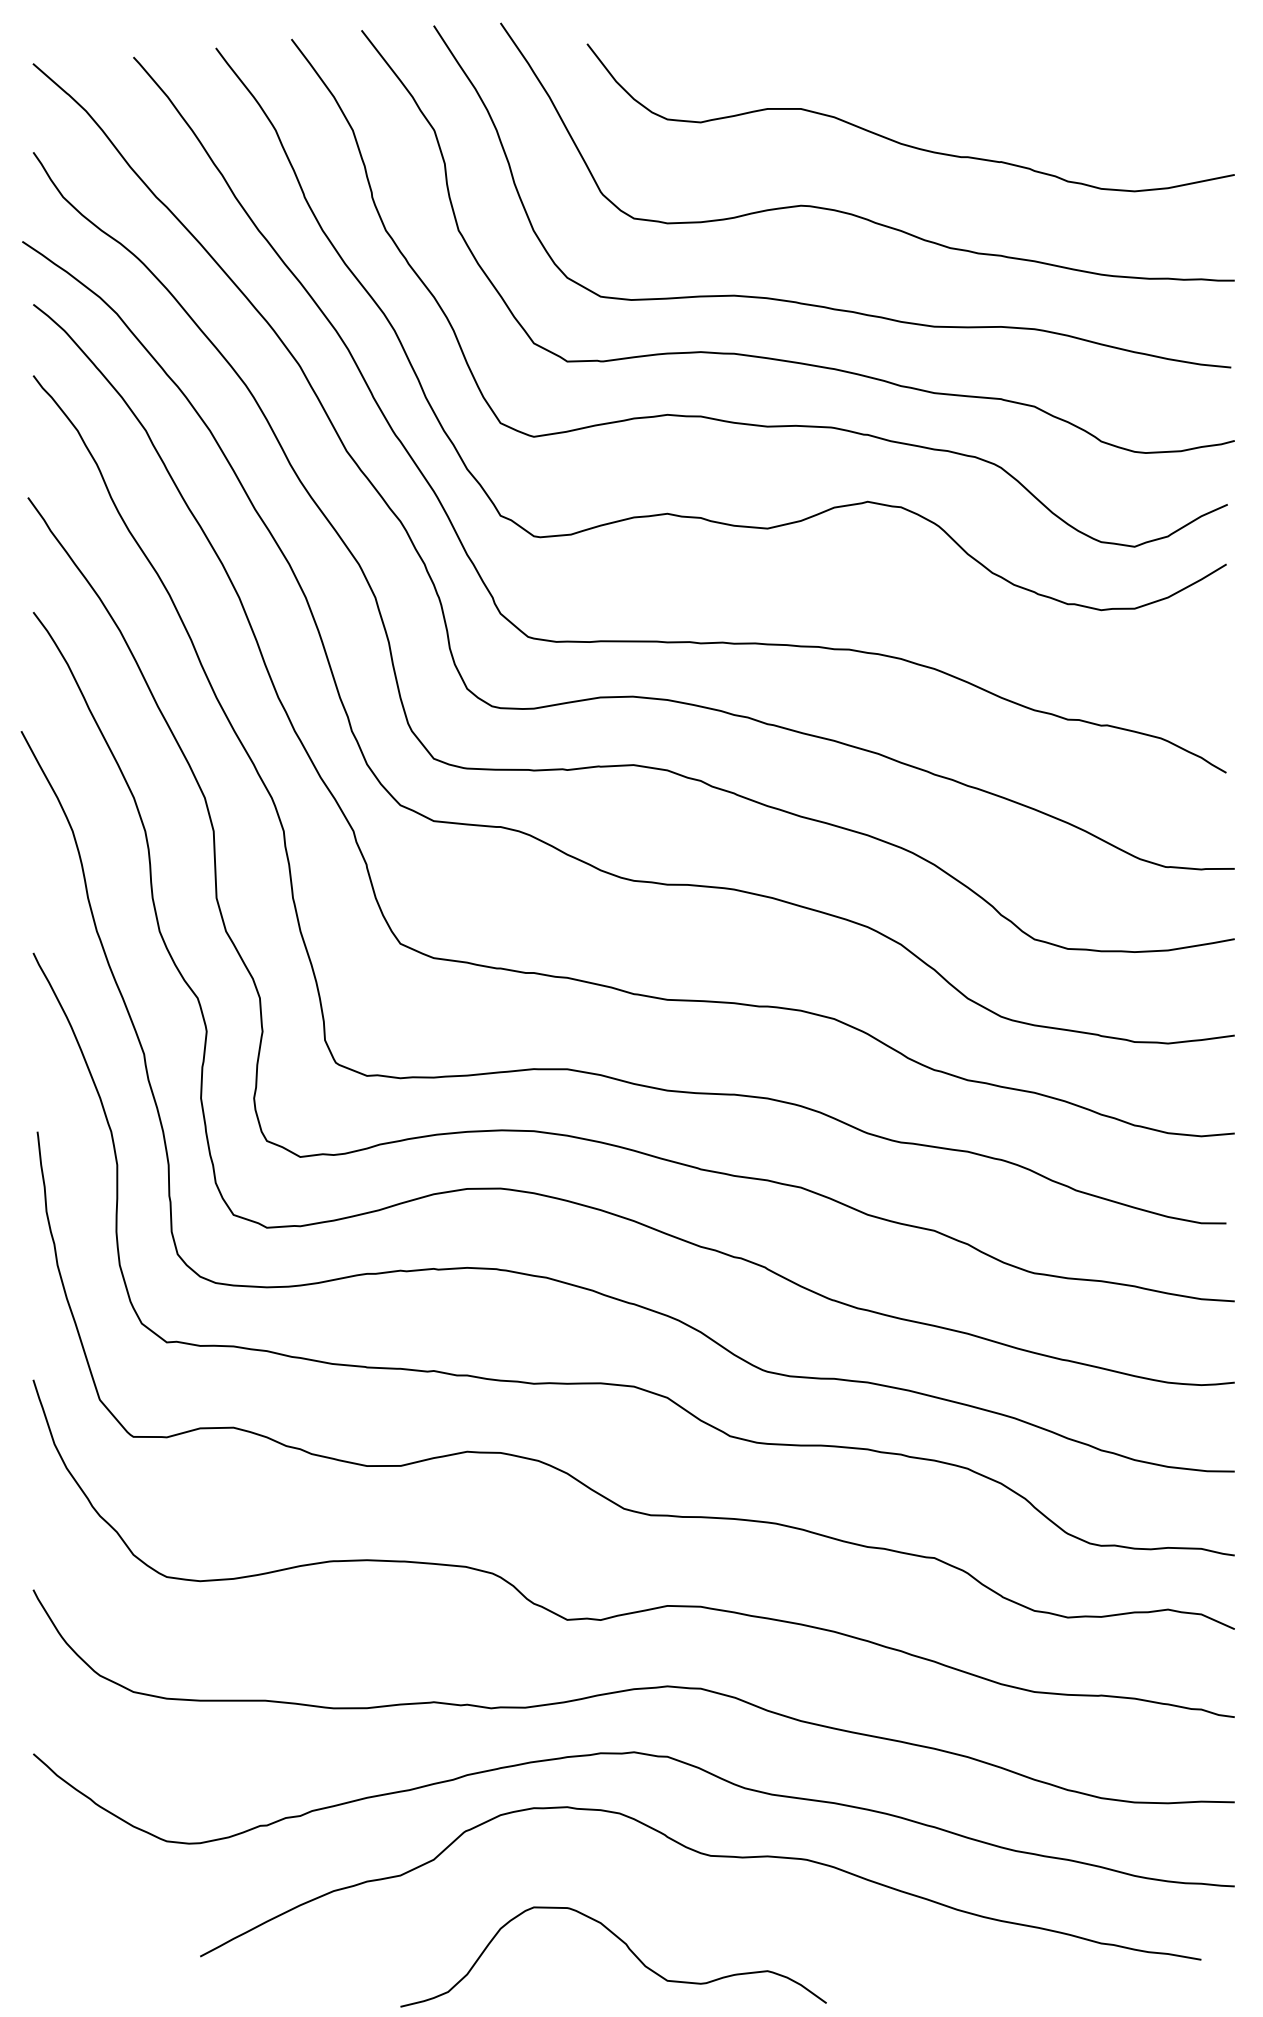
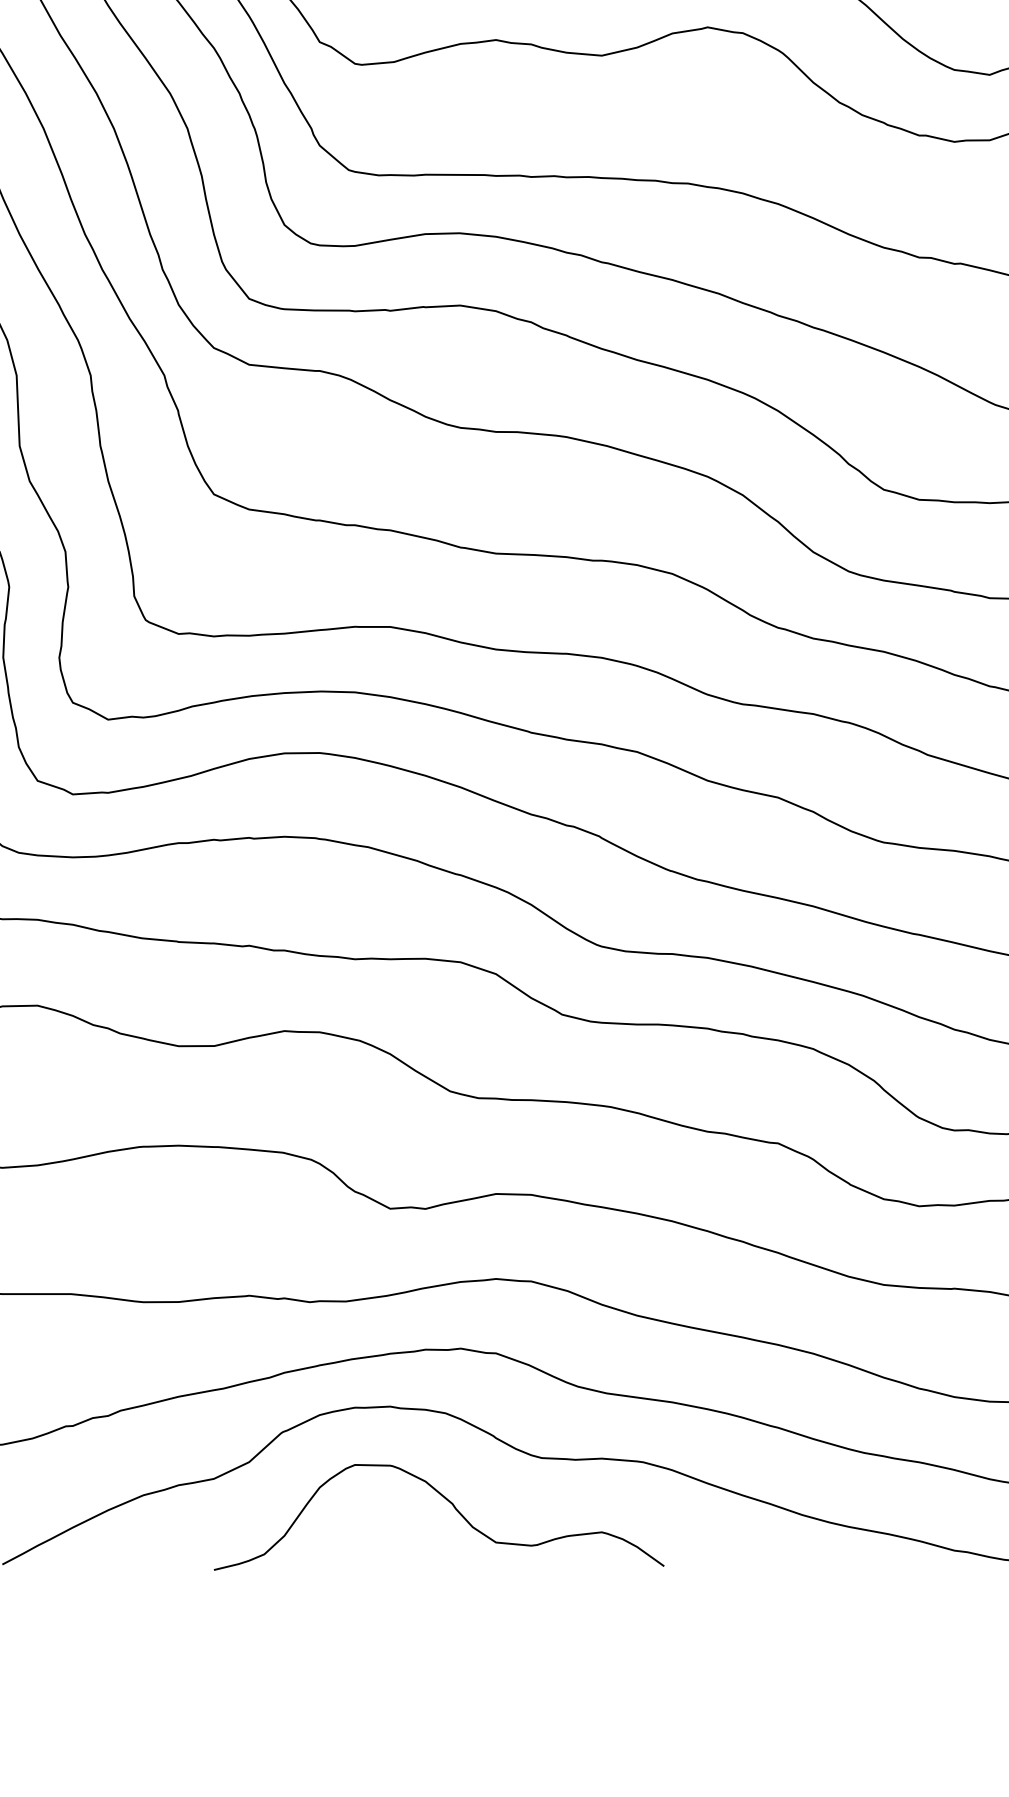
curve: (624, 1944) -> (450, 1504), moved

